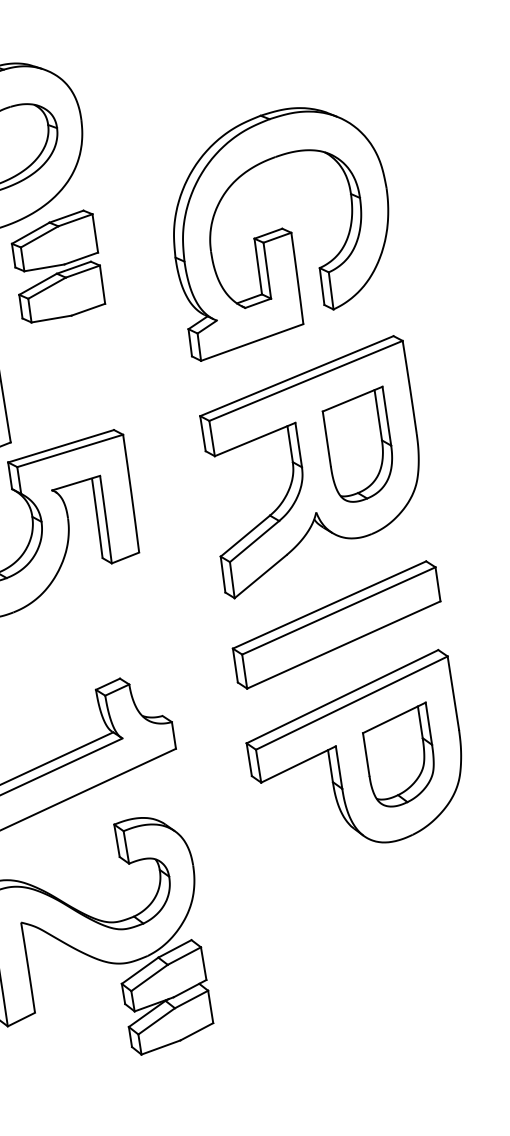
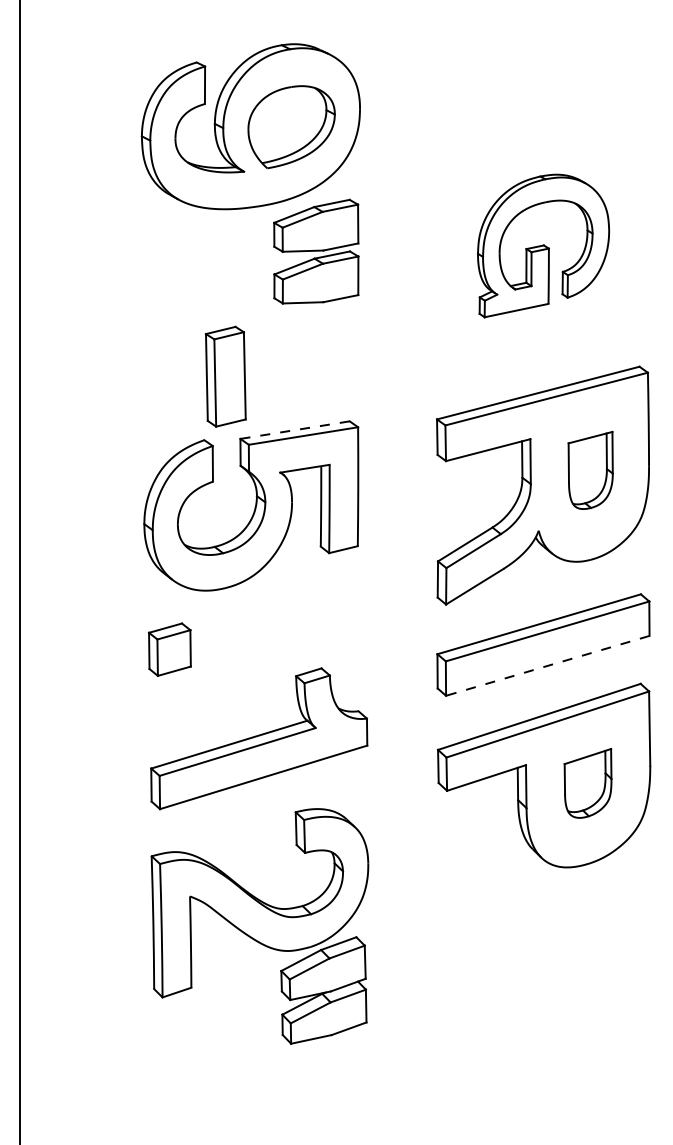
part: (281, 229) -> (543, 245), size x0.6
part: (359, 445) -> (590, 470), size x0.7
line: (61, 446) -> (295, 430), solid -> dashed
line: (343, 645) -> (547, 666), solid -> dashed
part: (399, 756) -> (587, 783), size x0.7

